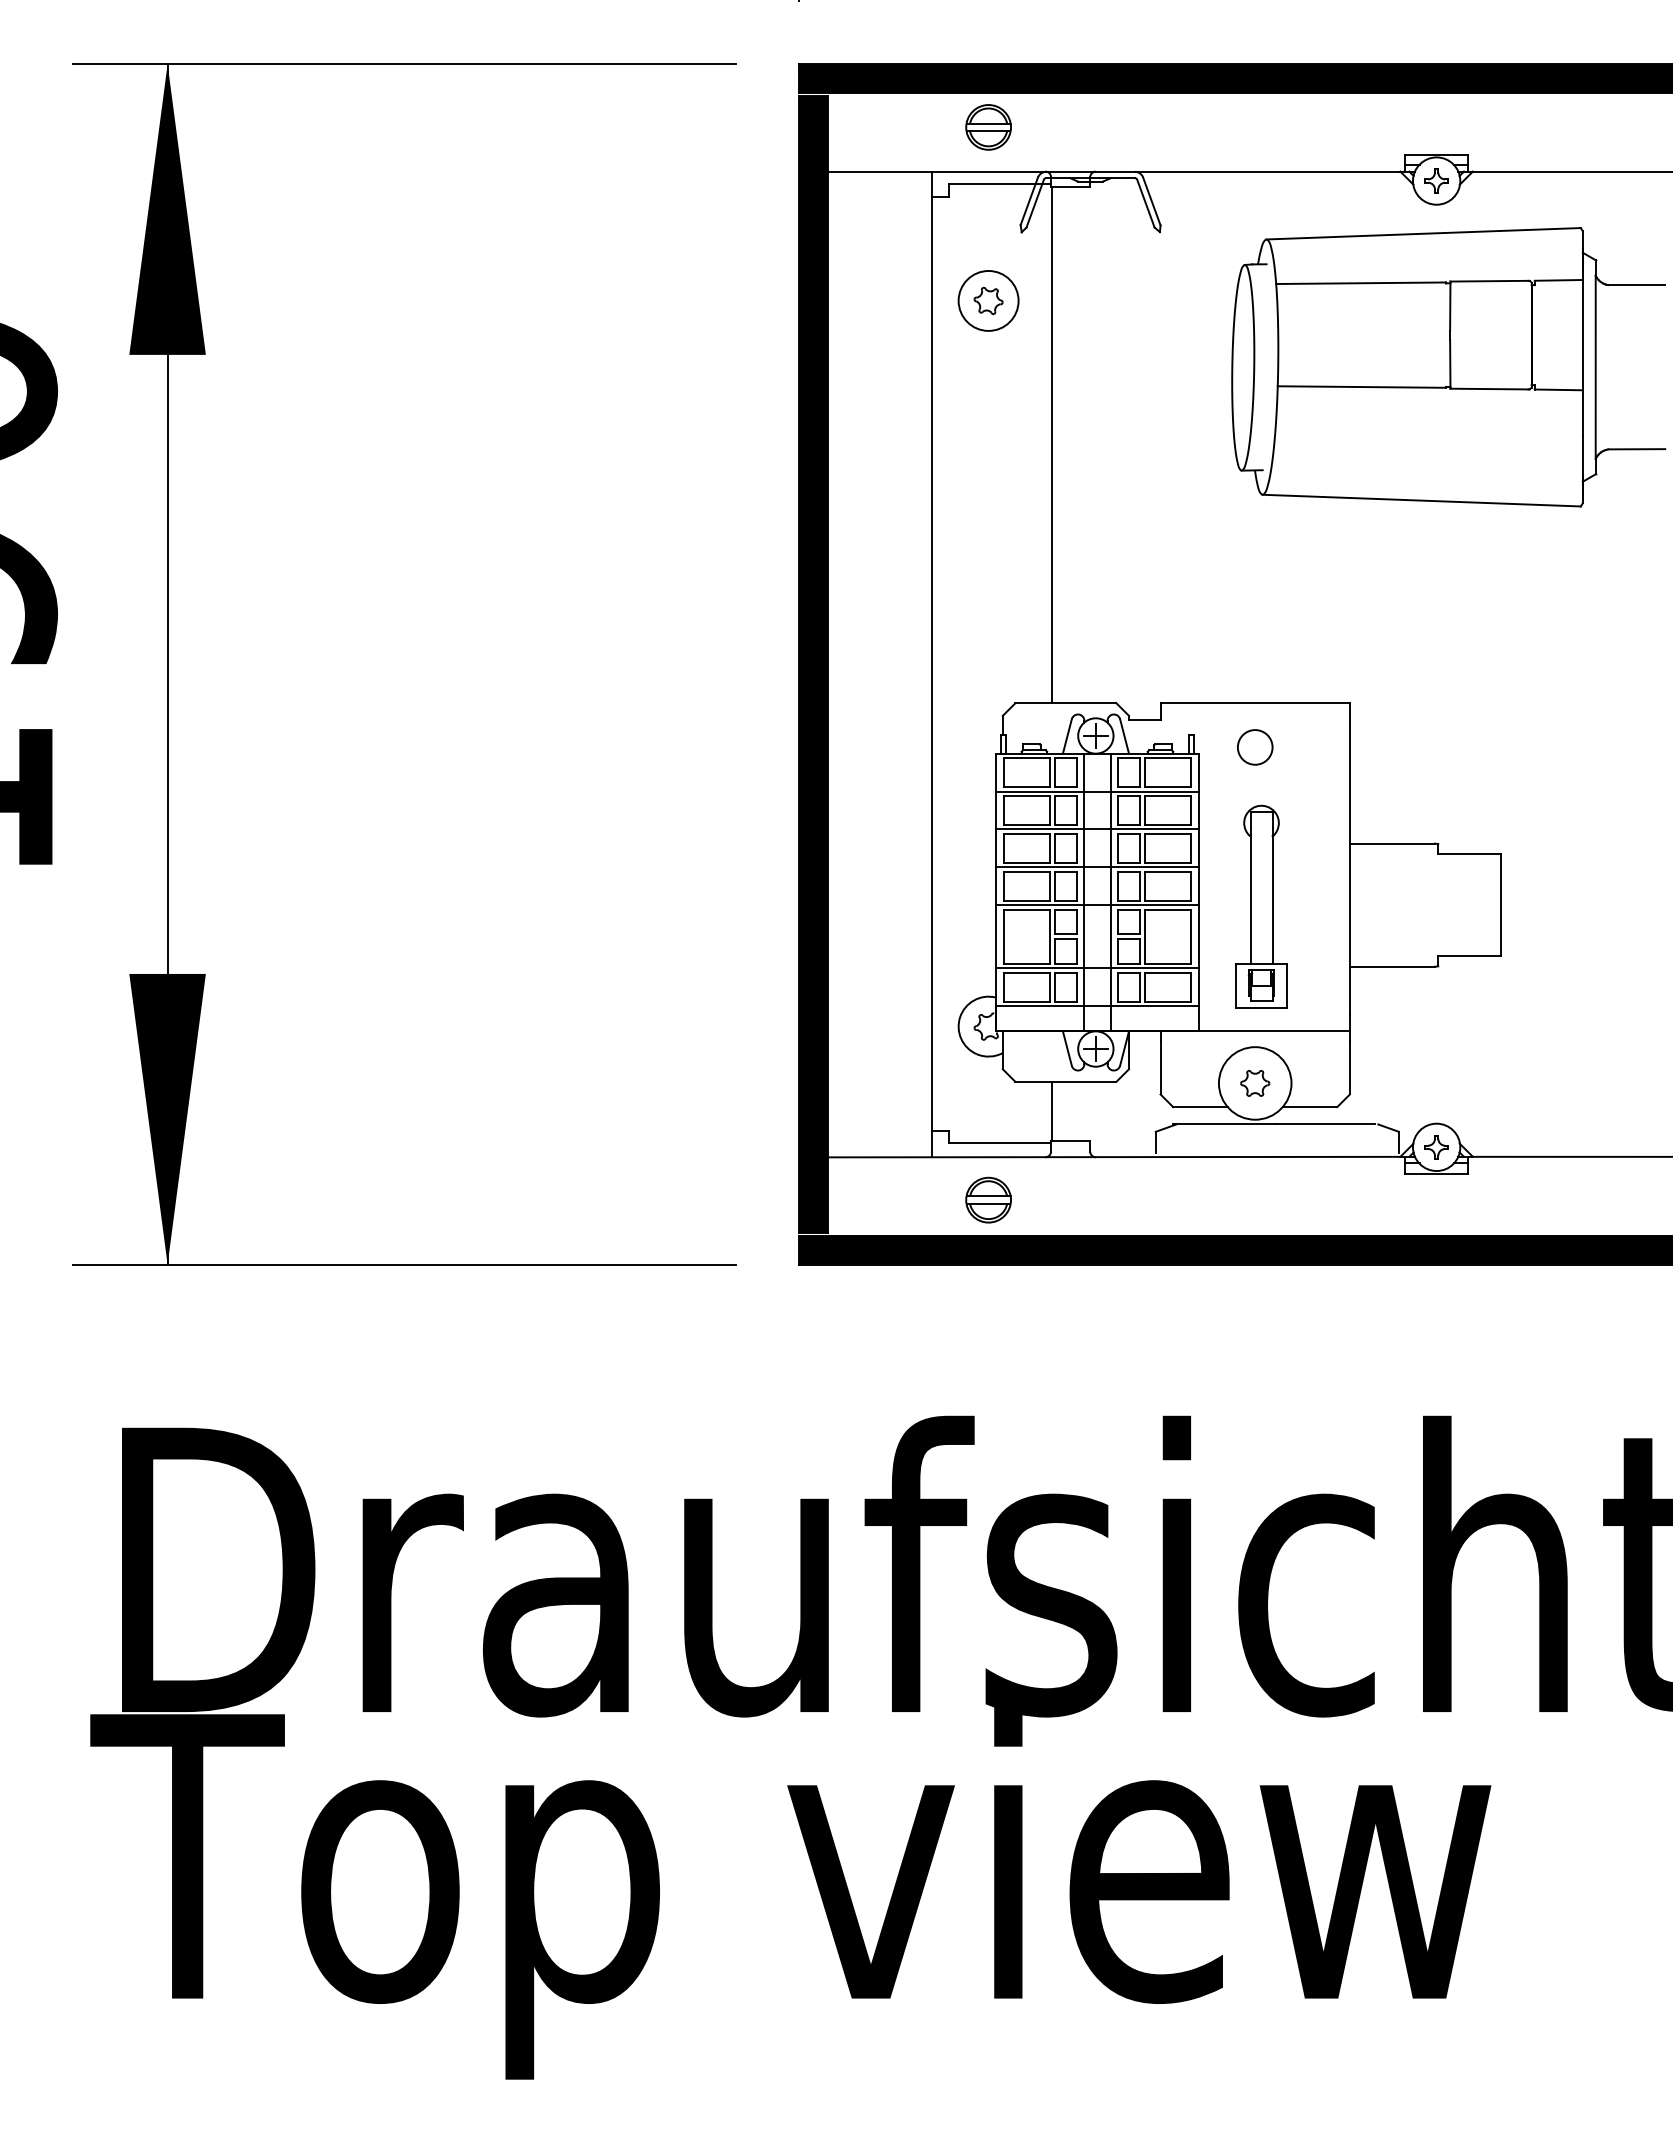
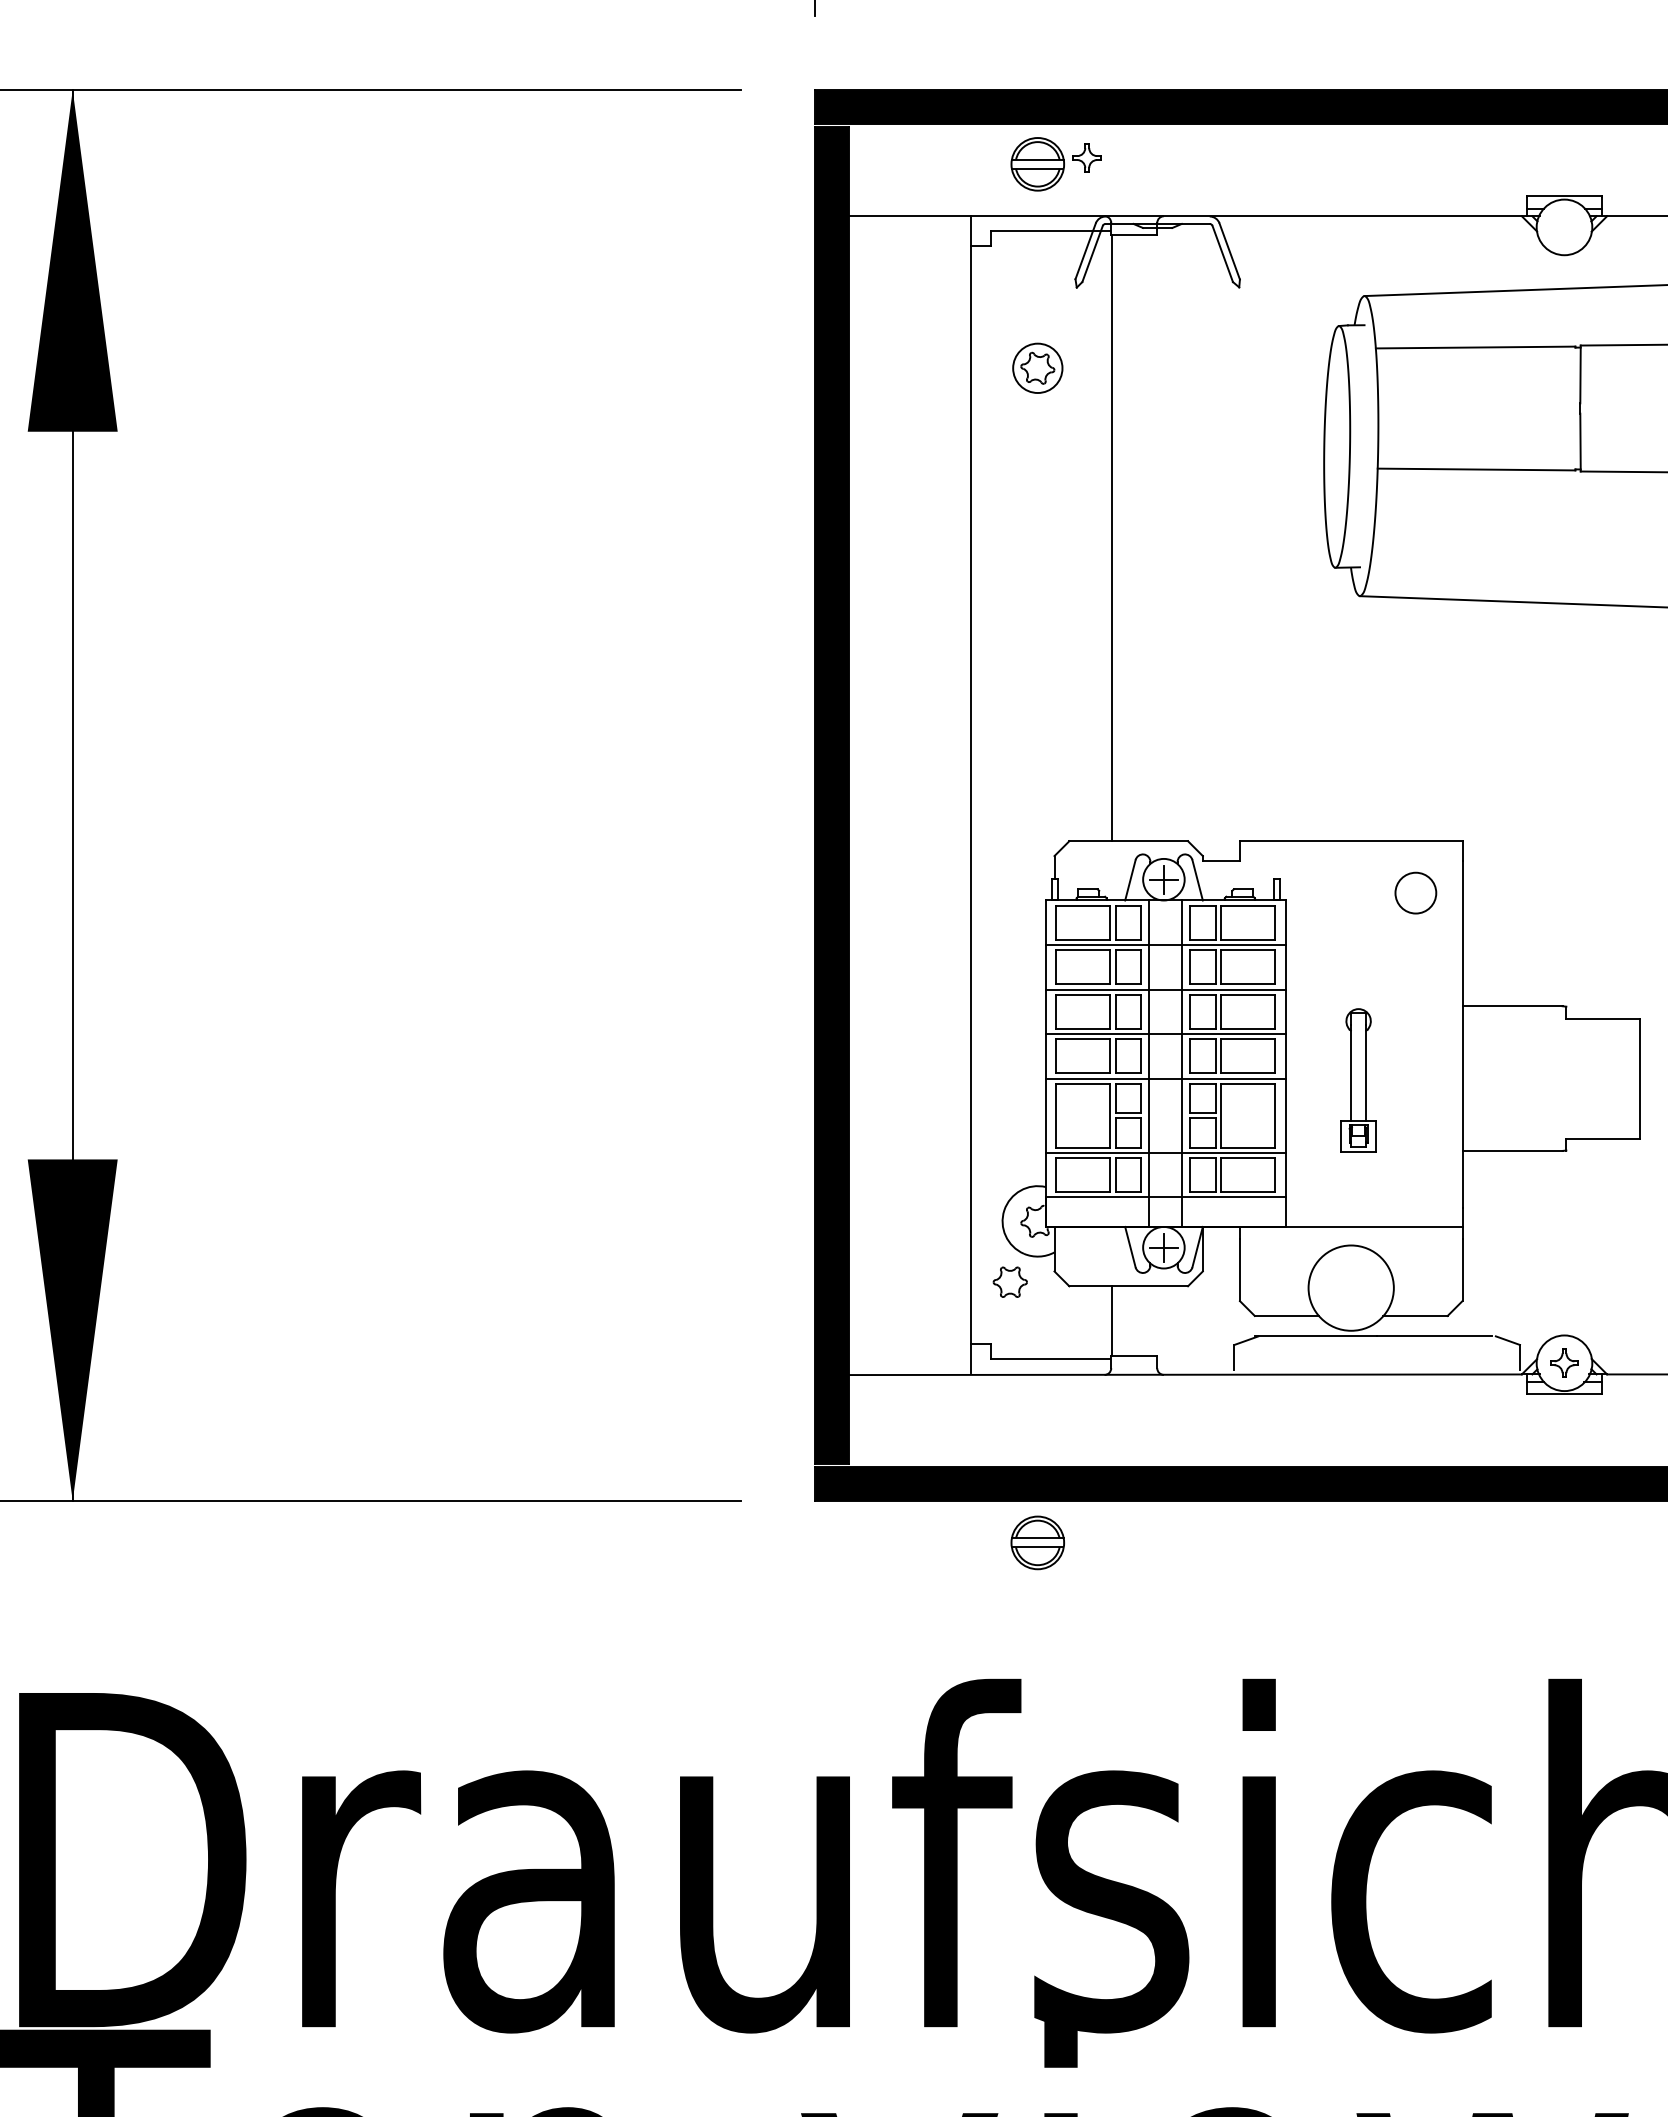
part: (1436, 180) -> (1087, 157), moved
circle: (988, 300) -> (1037, 367), size x0.7
circle: (1255, 747) -> (1416, 893), moved
part: (1261, 906) -> (1358, 1080), size x0.6
part: (1255, 1083) -> (1010, 1282), moved
part: (988, 1199) -> (1037, 1542), moved

